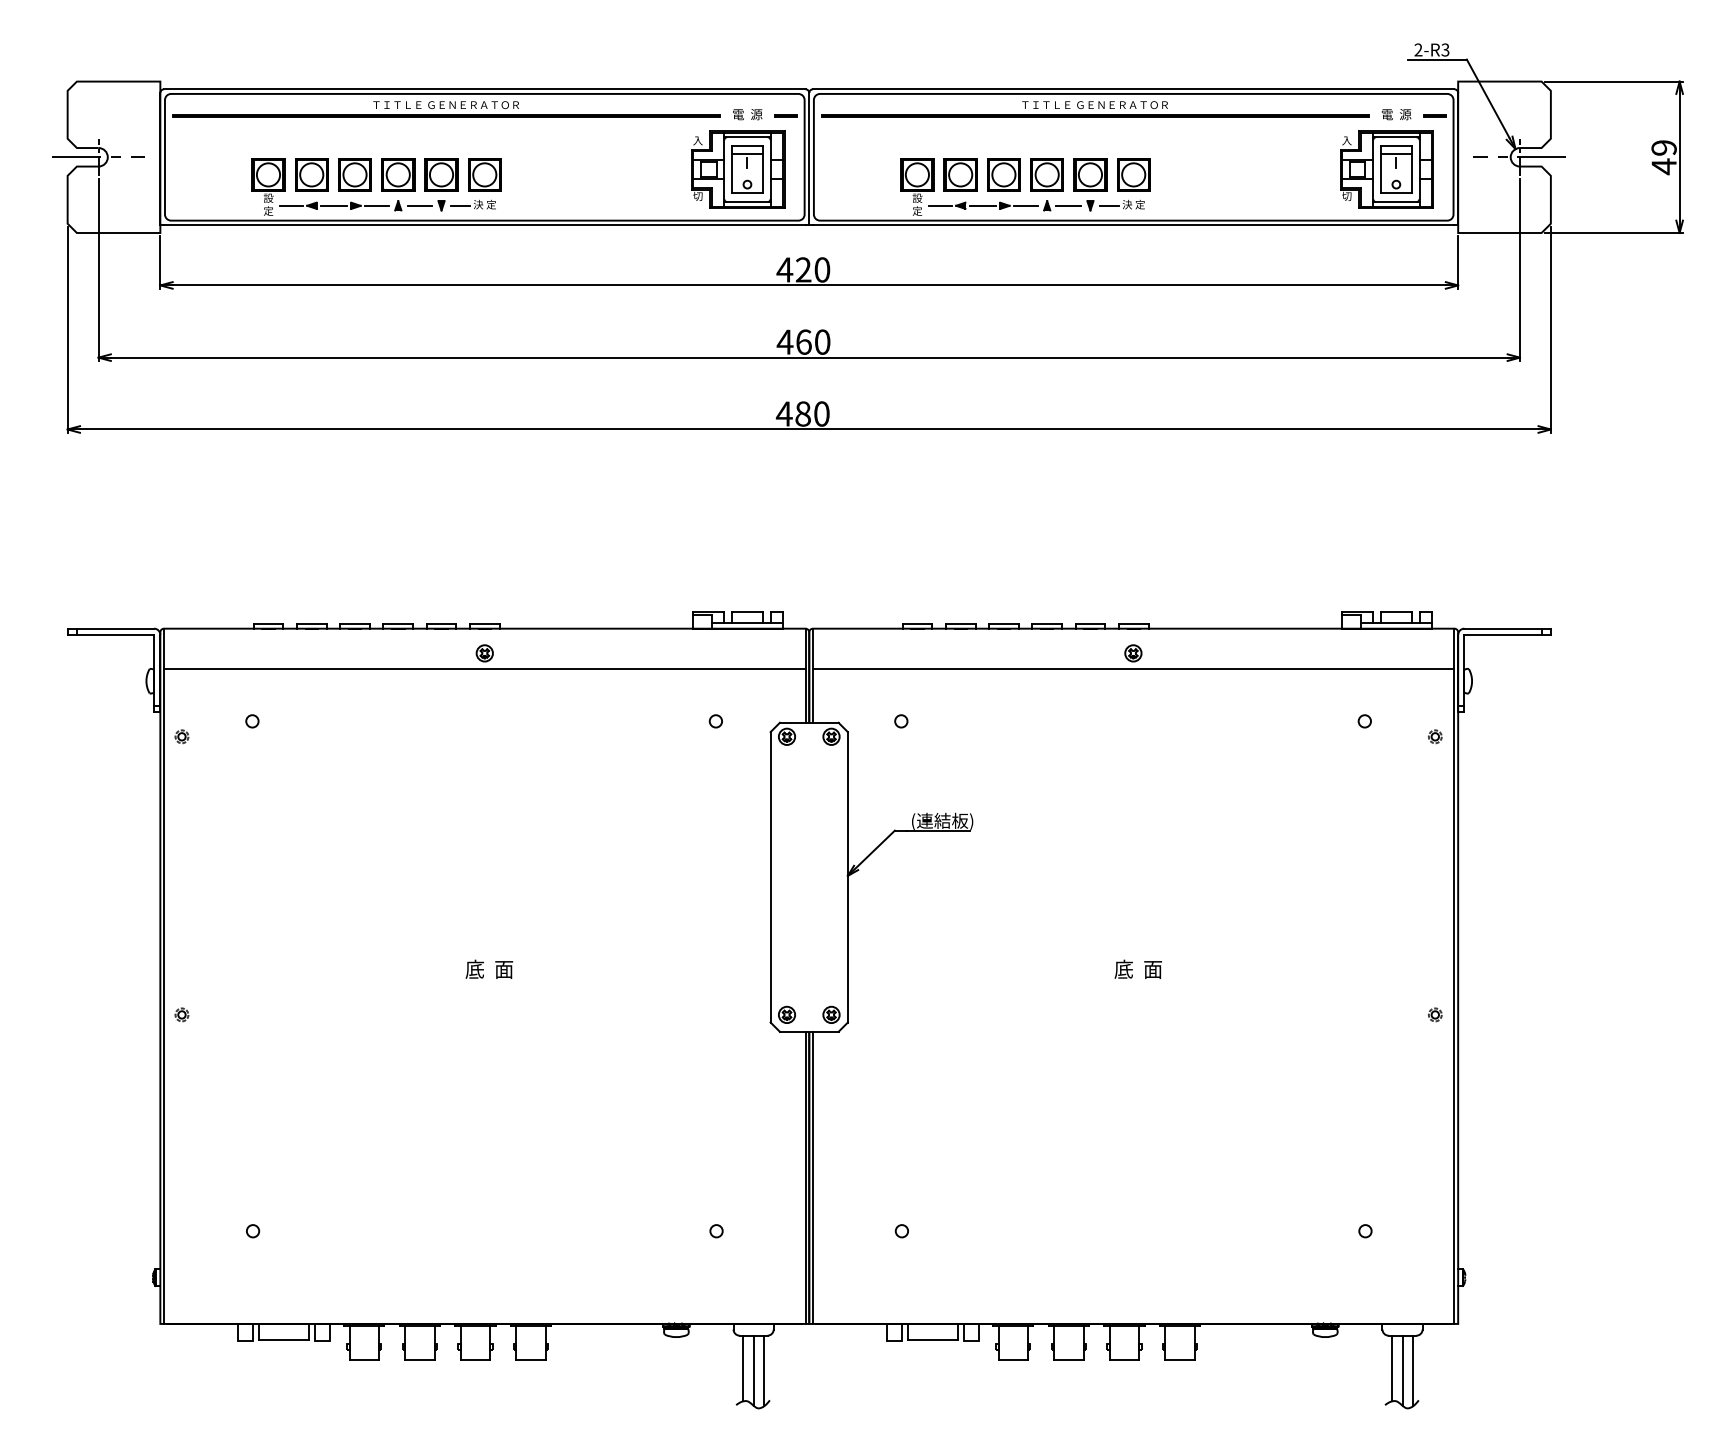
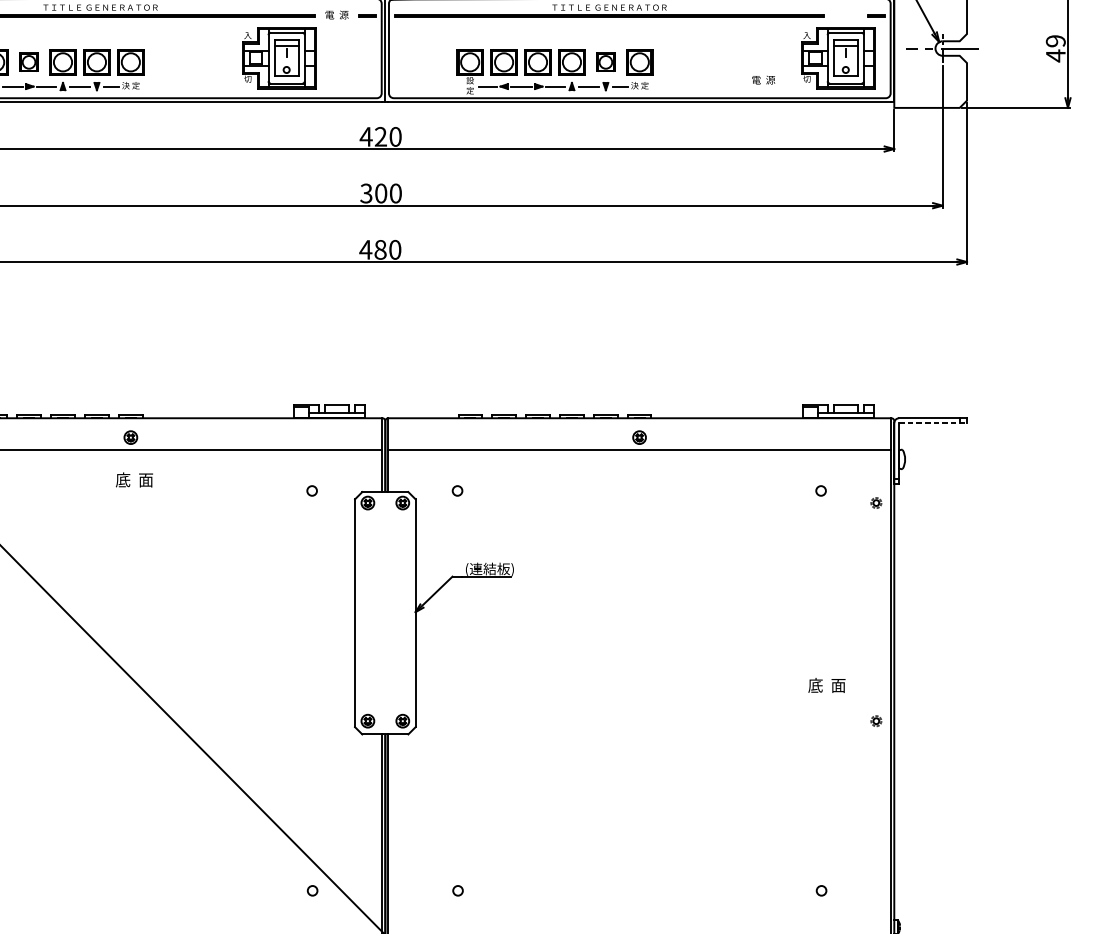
text: (1396, 114) -> (763, 80), moved
part: (738, 169) -> (279, 58), moved
part: (354, 174) -> (28, 62), size x0.7
part: (1090, 174) -> (605, 62), size x0.7
text: (793, 341) -> (372, 193), 460 -> 300
line: (1508, 634) -> (933, 422), solid -> dashed
text: (489, 968) -> (134, 479), moved
text: (1137, 968) -> (826, 684), moved

